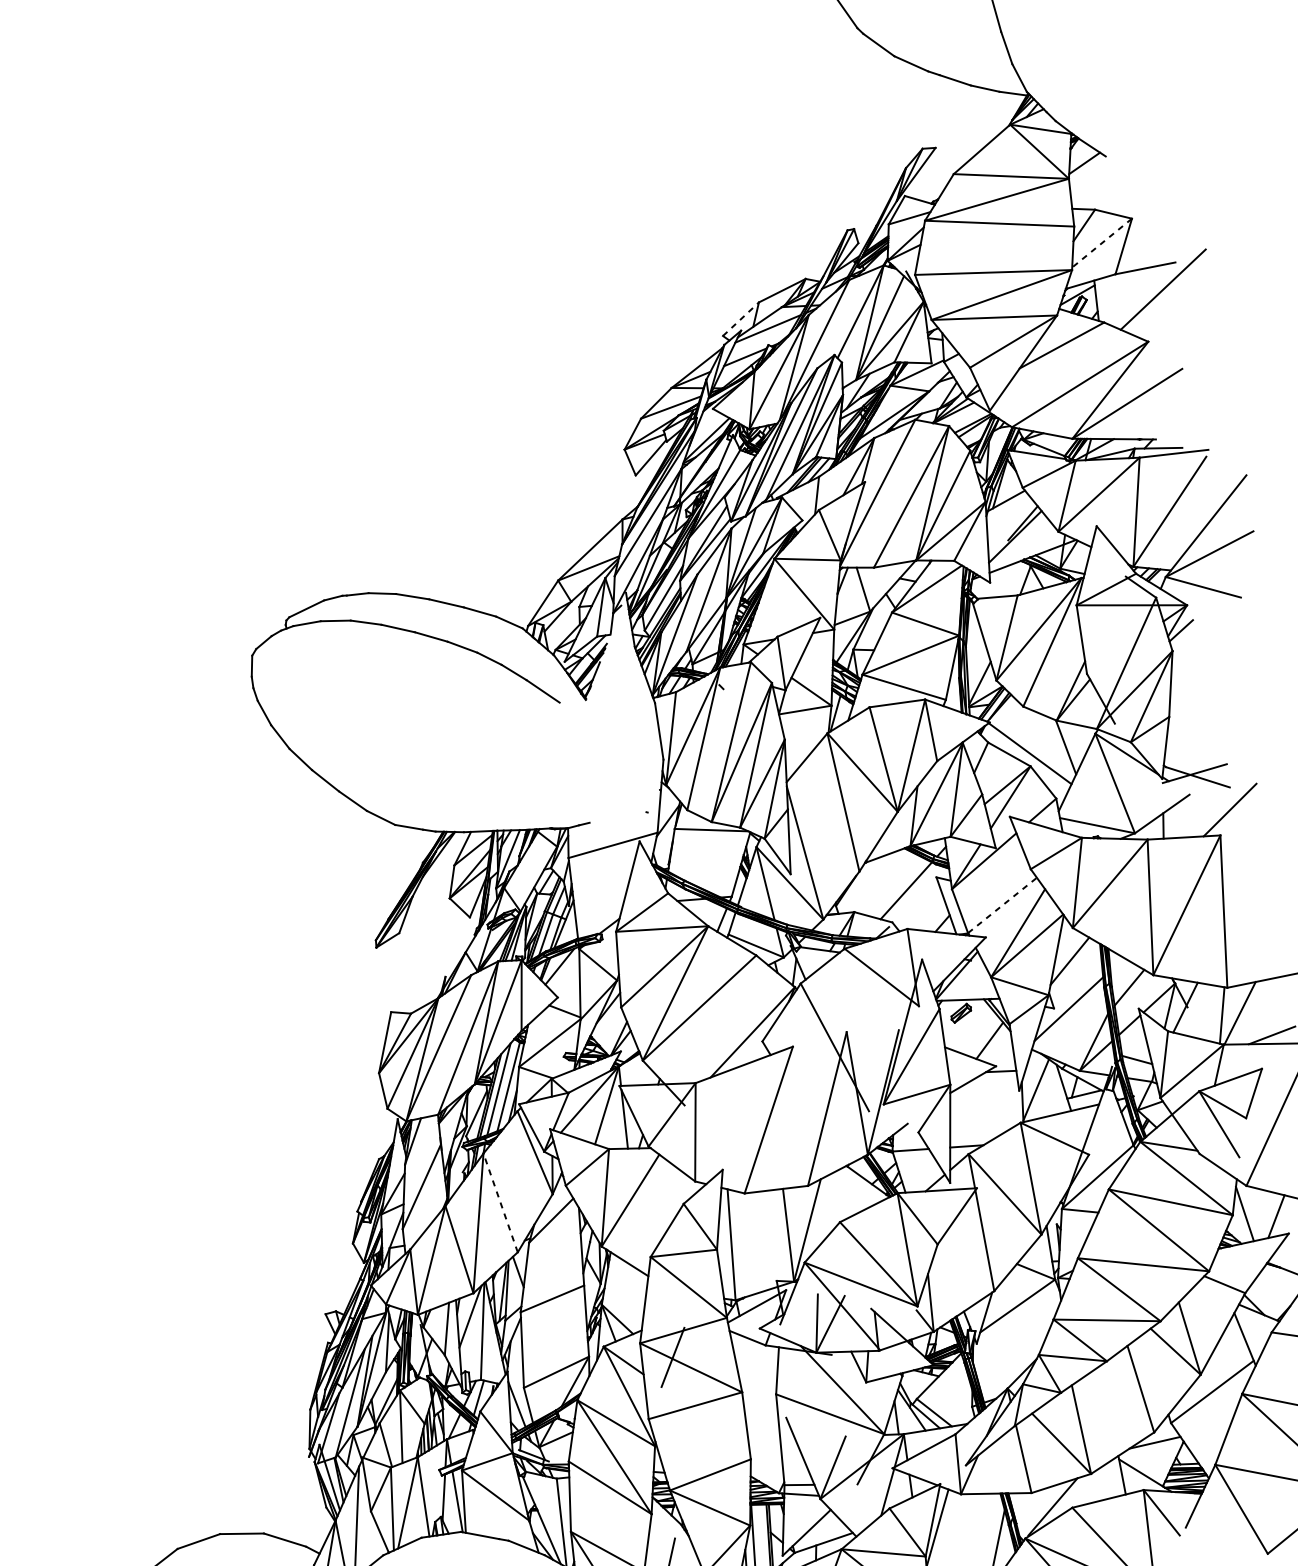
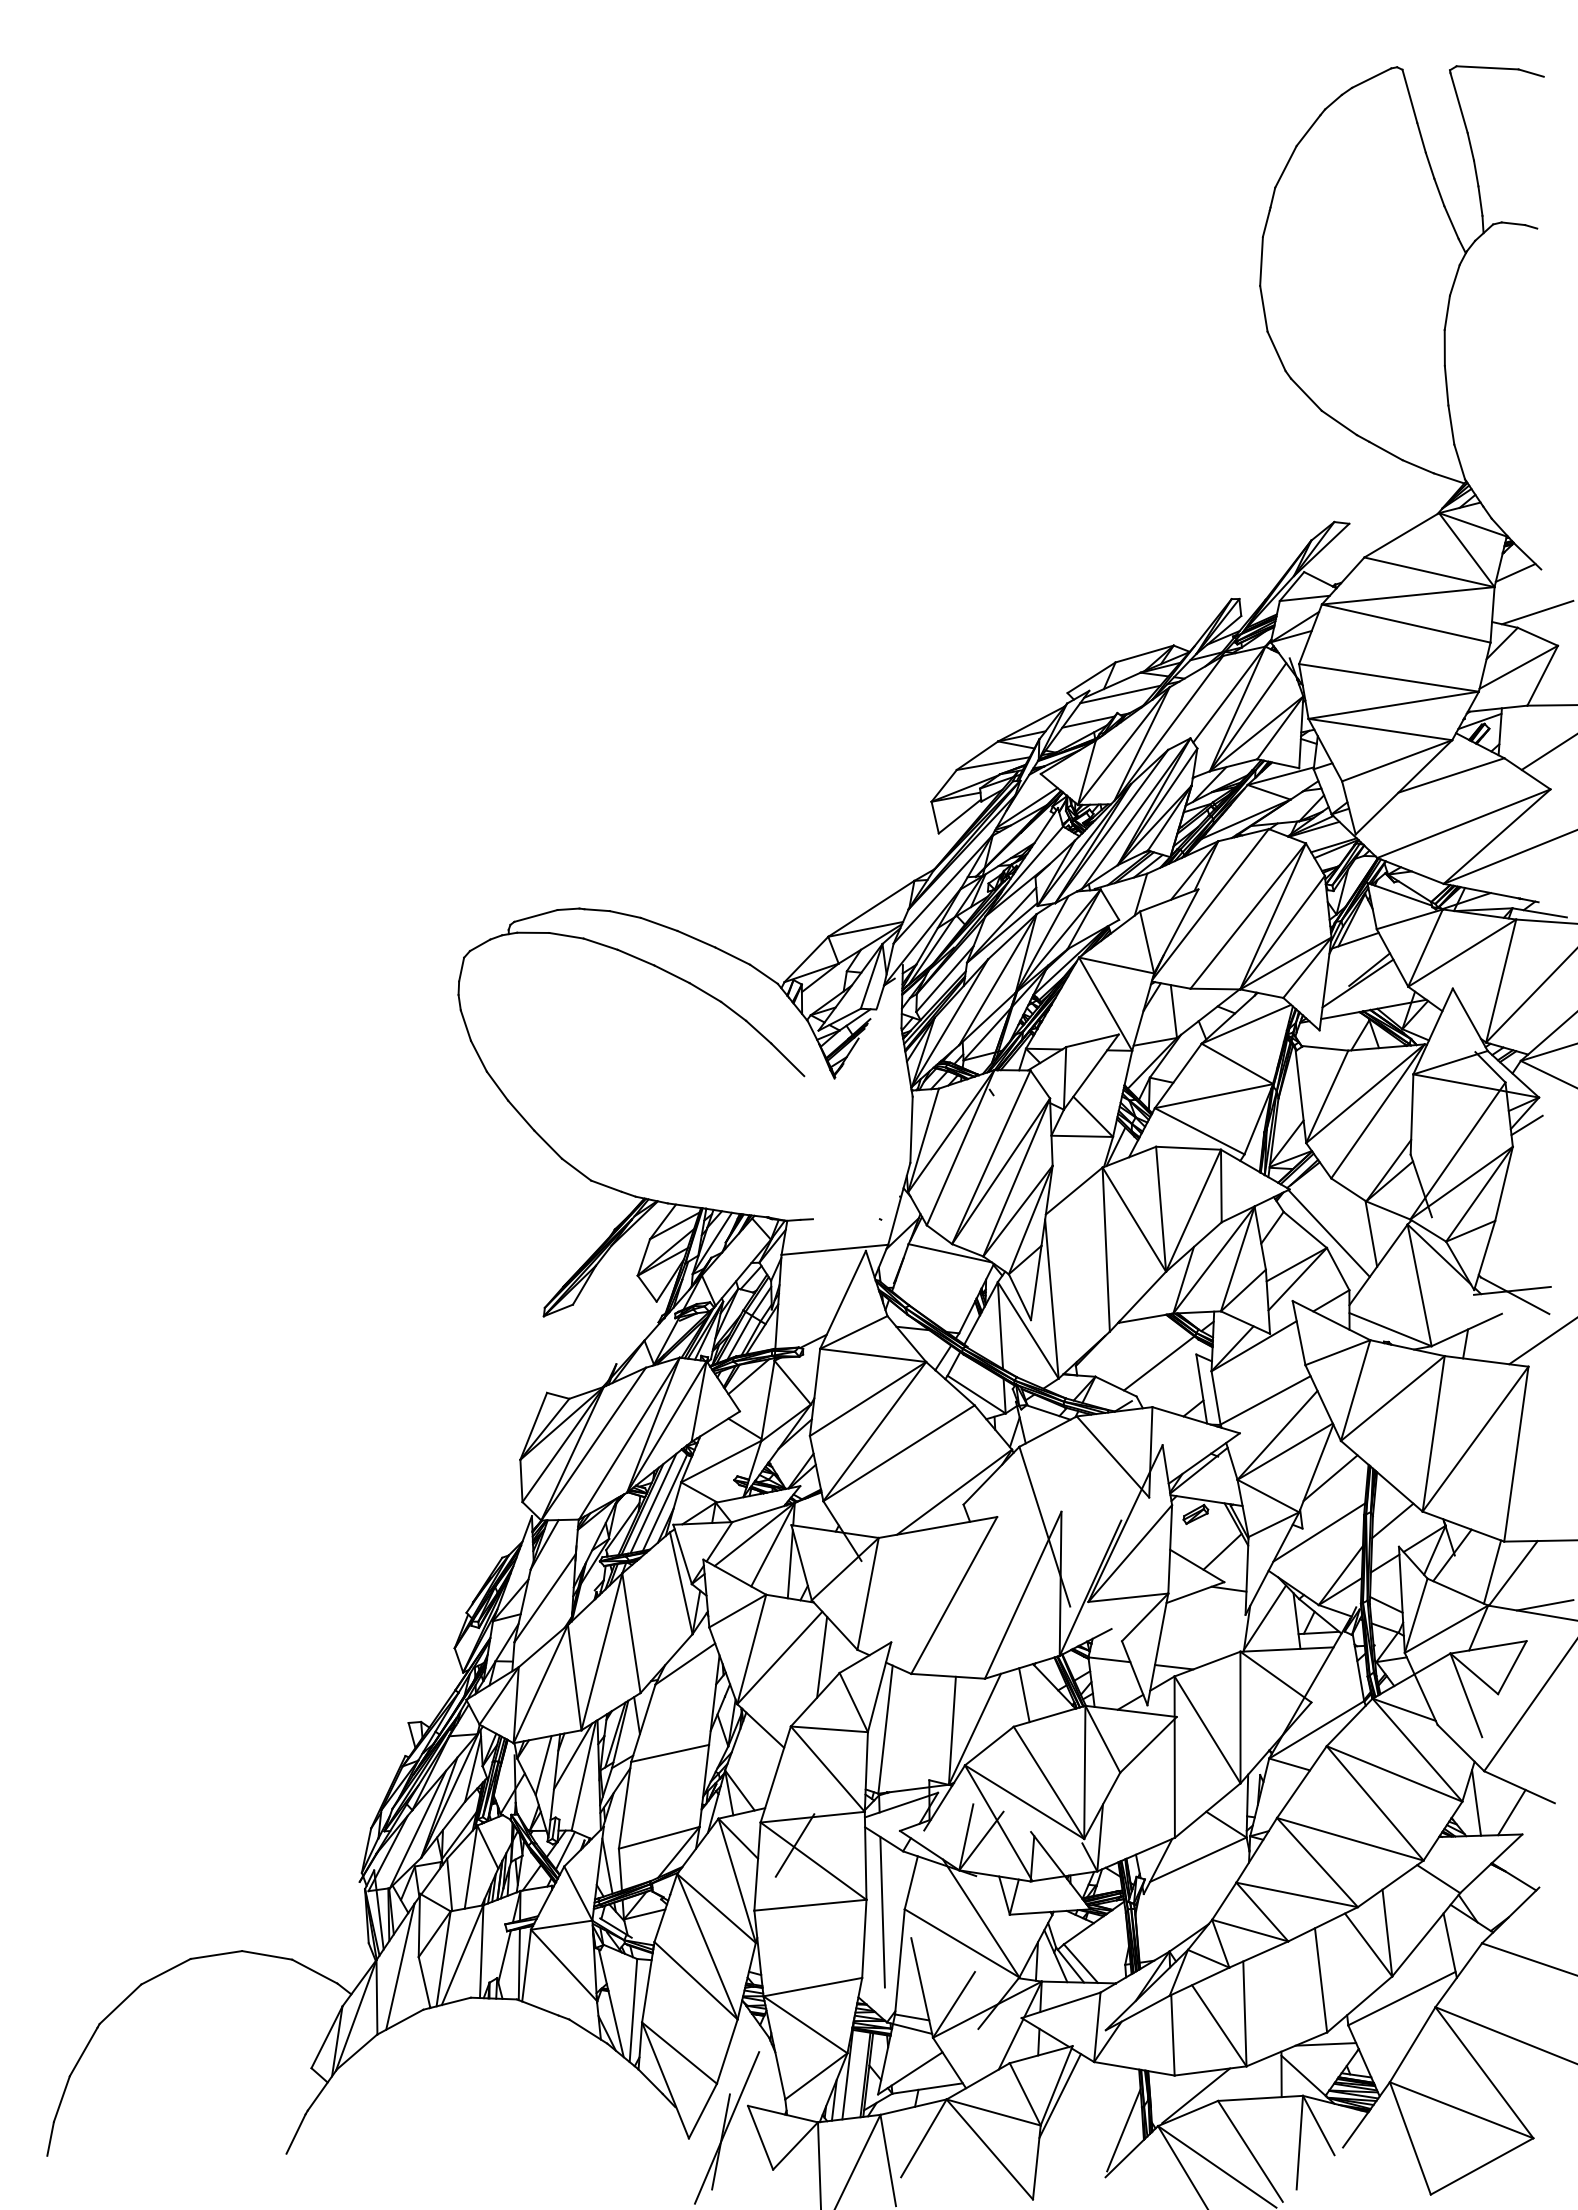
line: (1109, 193) -> (1537, 612), added
line: (1101, 243) -> (1518, 667), dashed -> solid
line: (740, 318) -> (1091, 677), dashed -> solid
line: (1003, 905) -> (1266, 1400), dashed -> solid
line: (666, 1192) -> (822, 1656), added
line: (844, 1193) -> (1024, 1695), added
line: (500, 1203) -> (631, 1633), dashed -> solid
line: (757, 1399) -> (882, 1911), added

